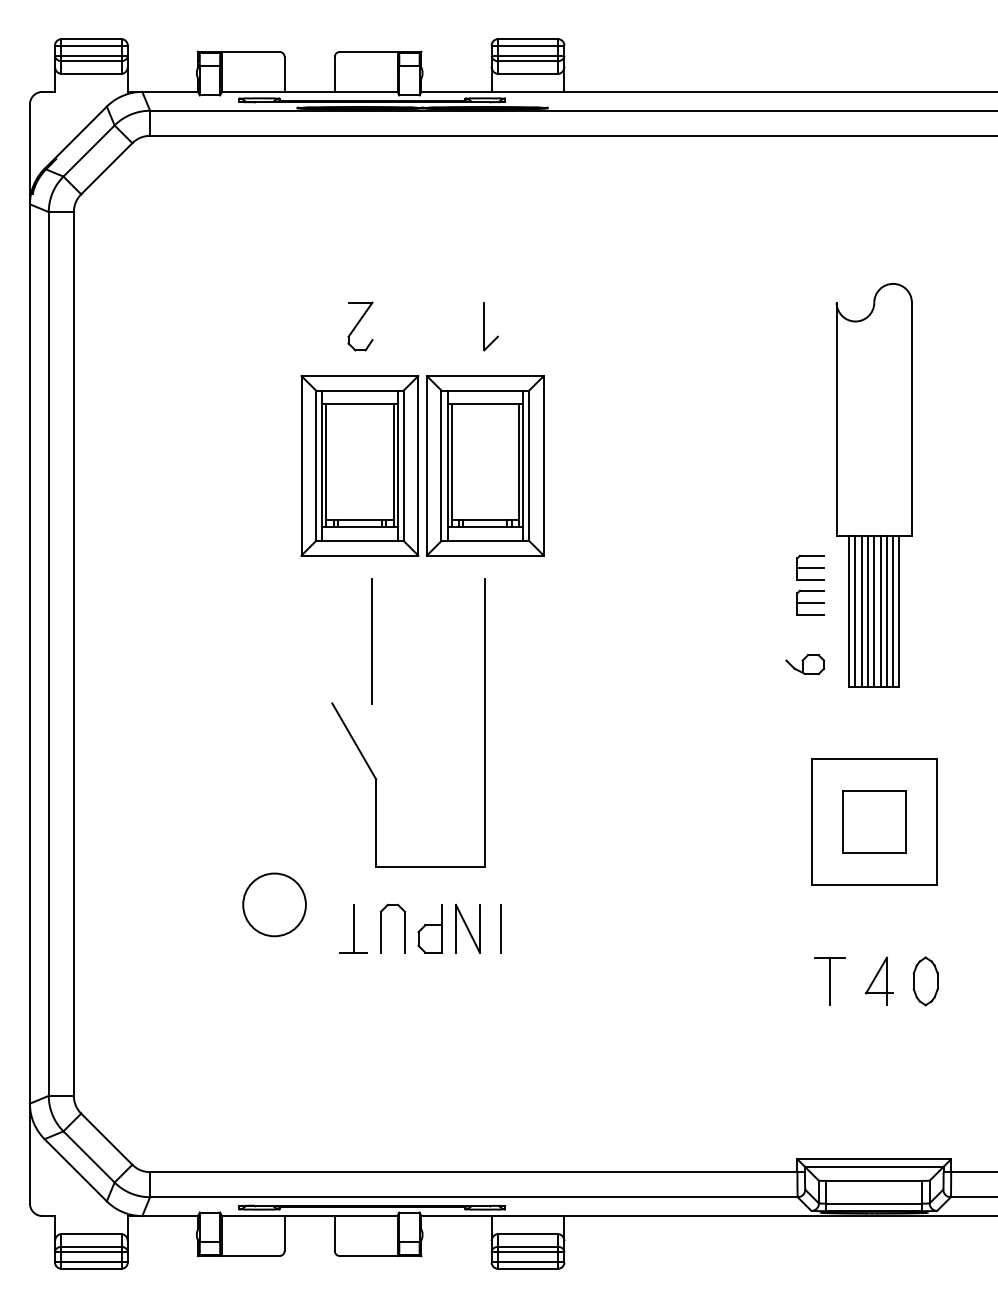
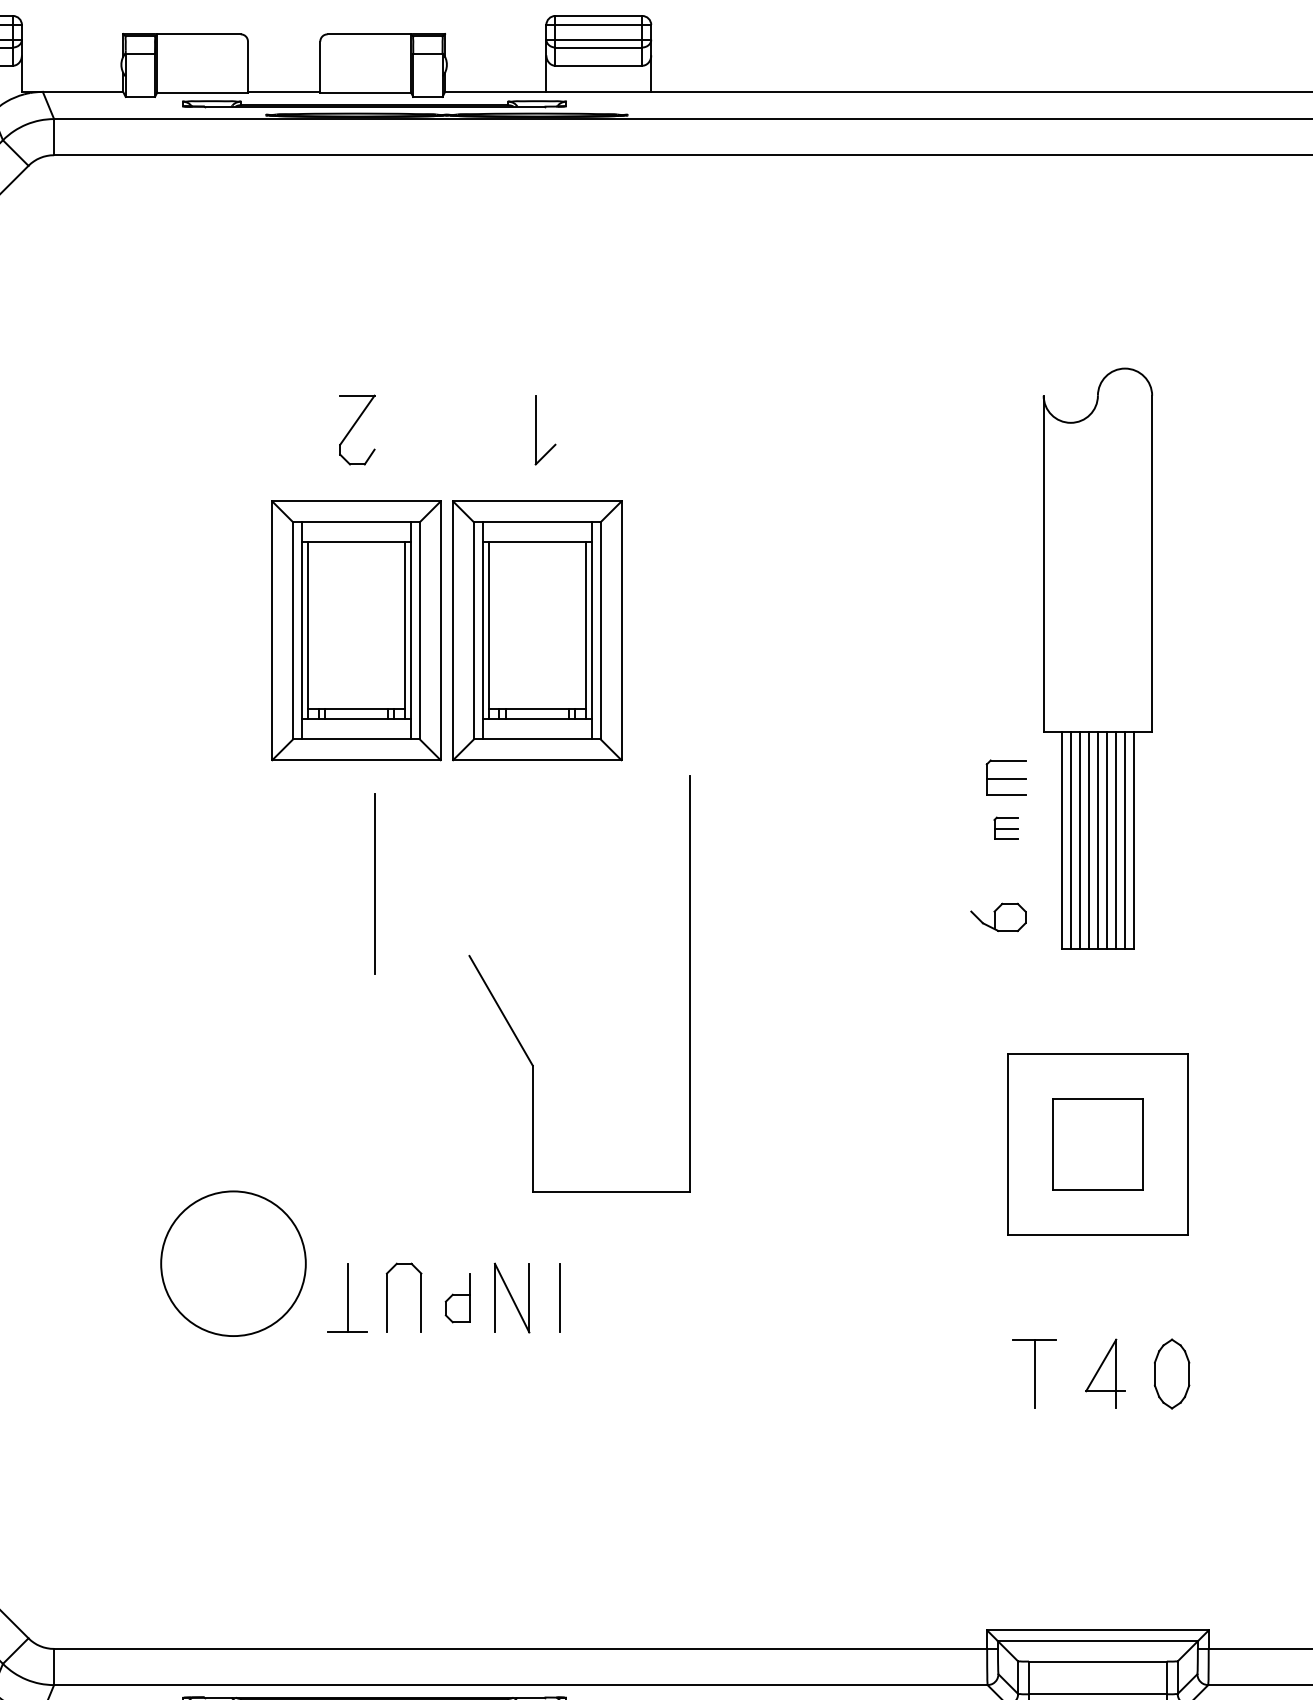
part: (810, 602) -> (1005, 827), size x0.6
part: (361, 751) -> (511, 1025), moved
circle: (274, 904) -> (233, 1263), size x1.6
part: (429, 928) -> (456, 1297), size x0.7

